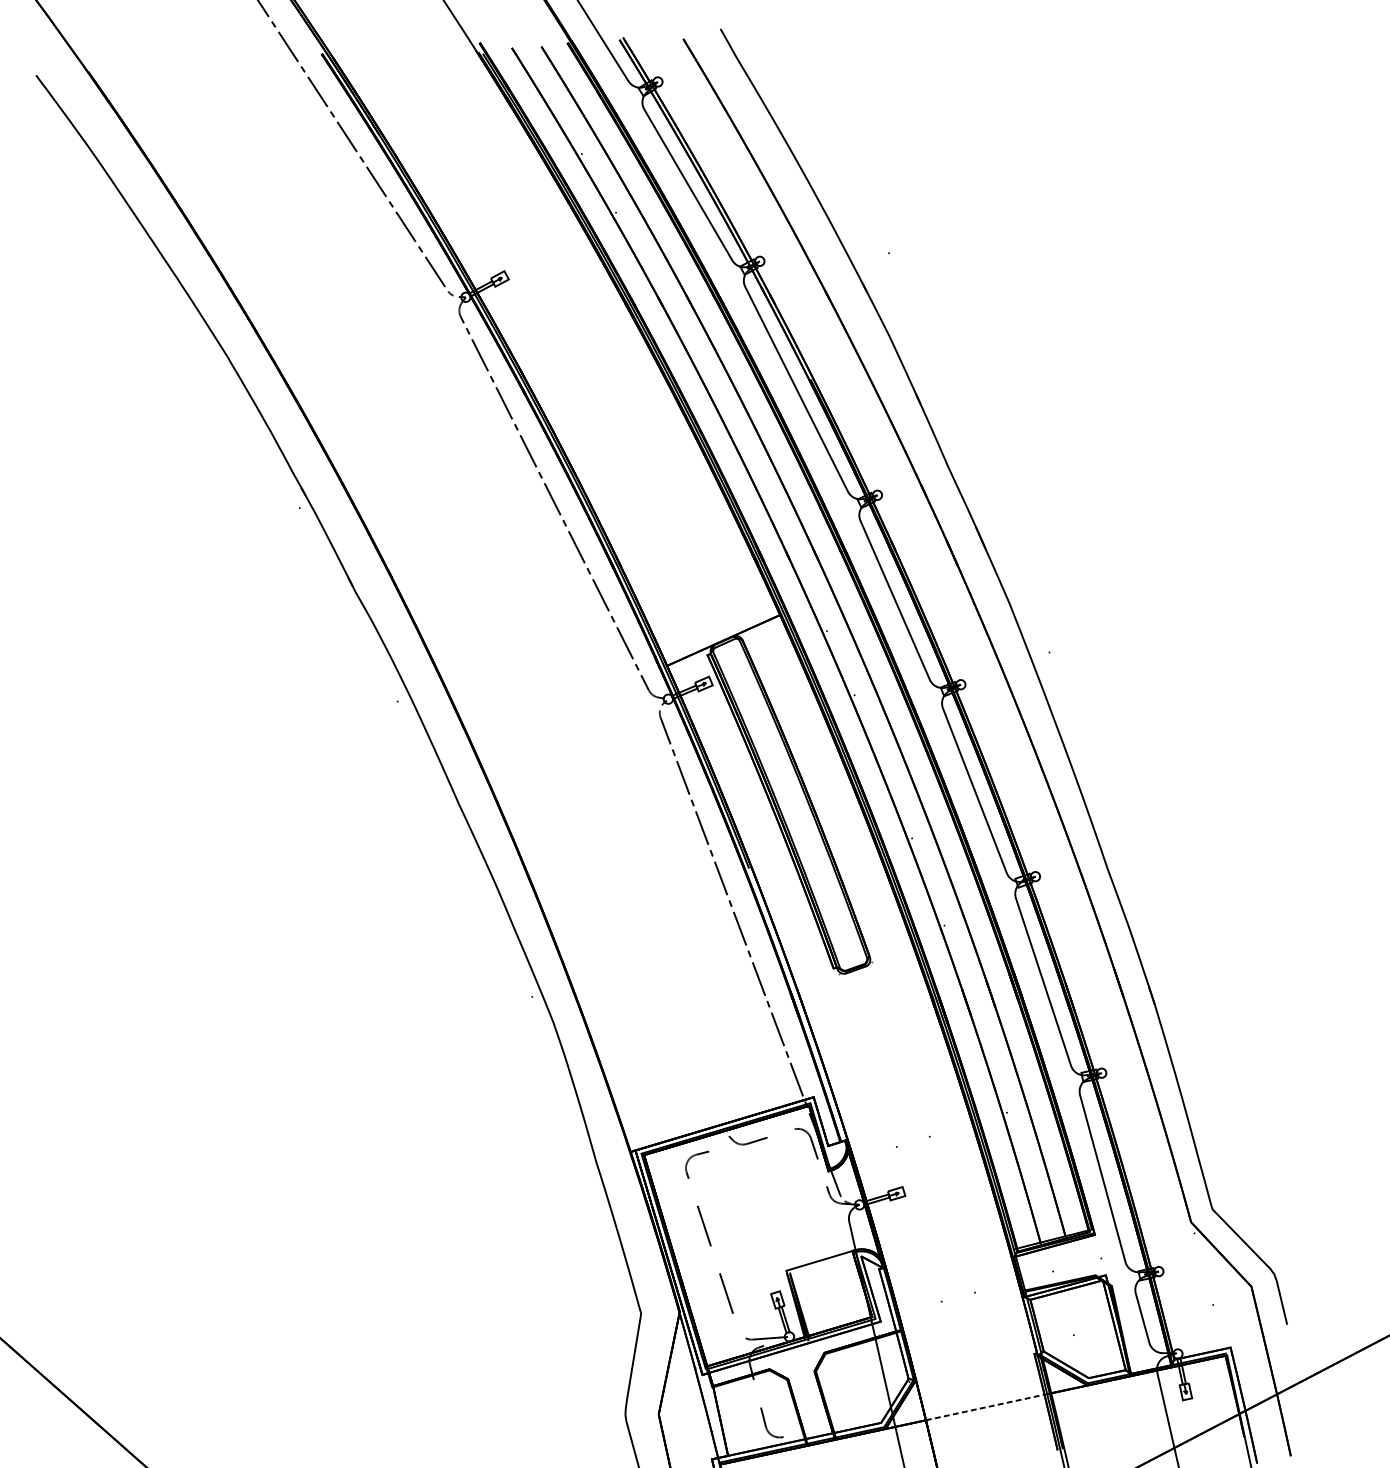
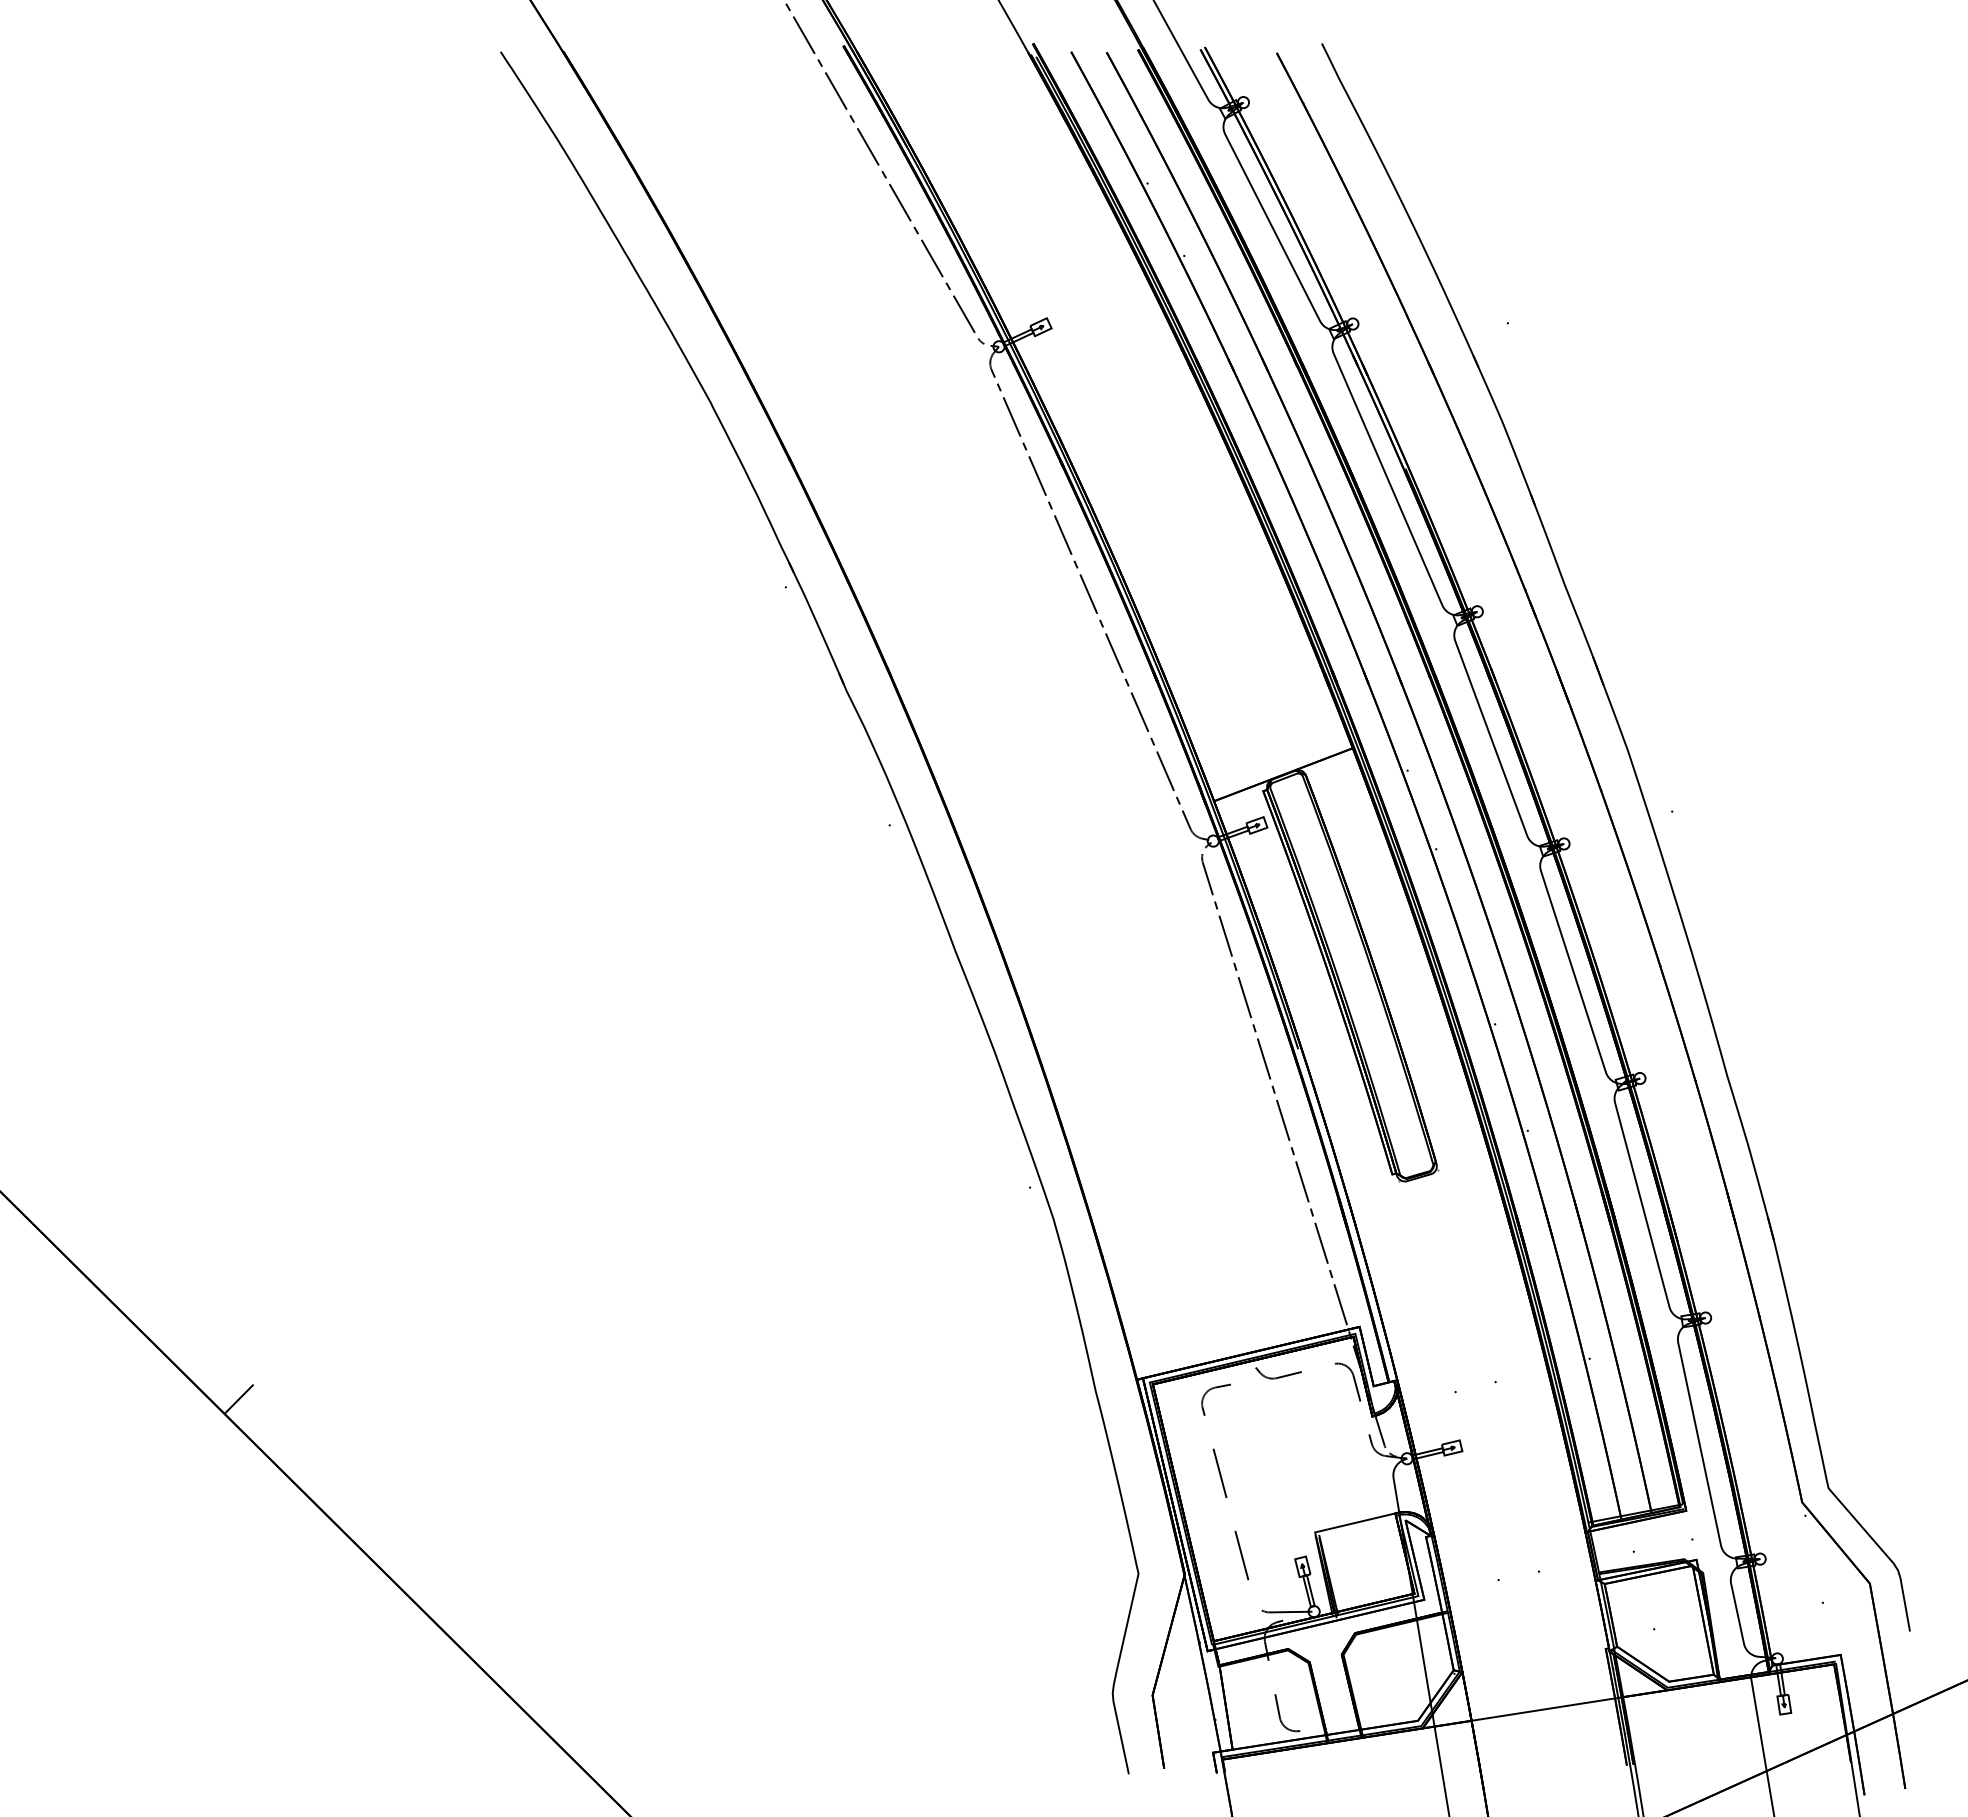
line: (987, 1407) -> (1545, 1709), dashed -> solid

